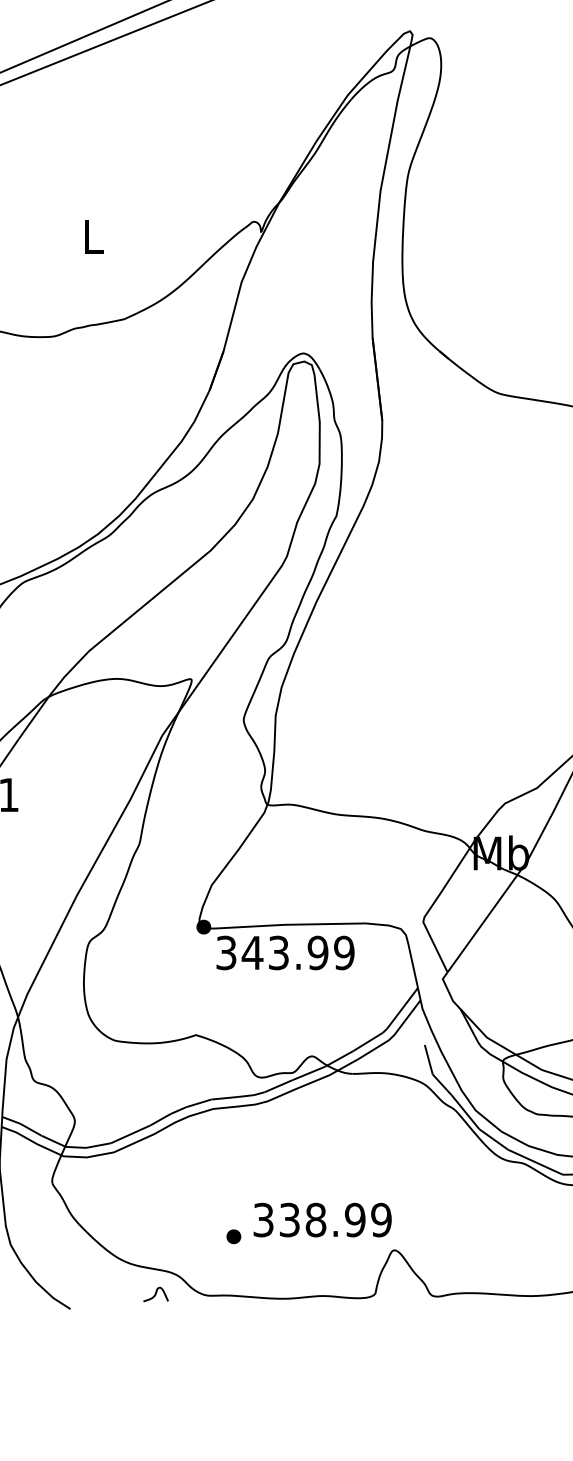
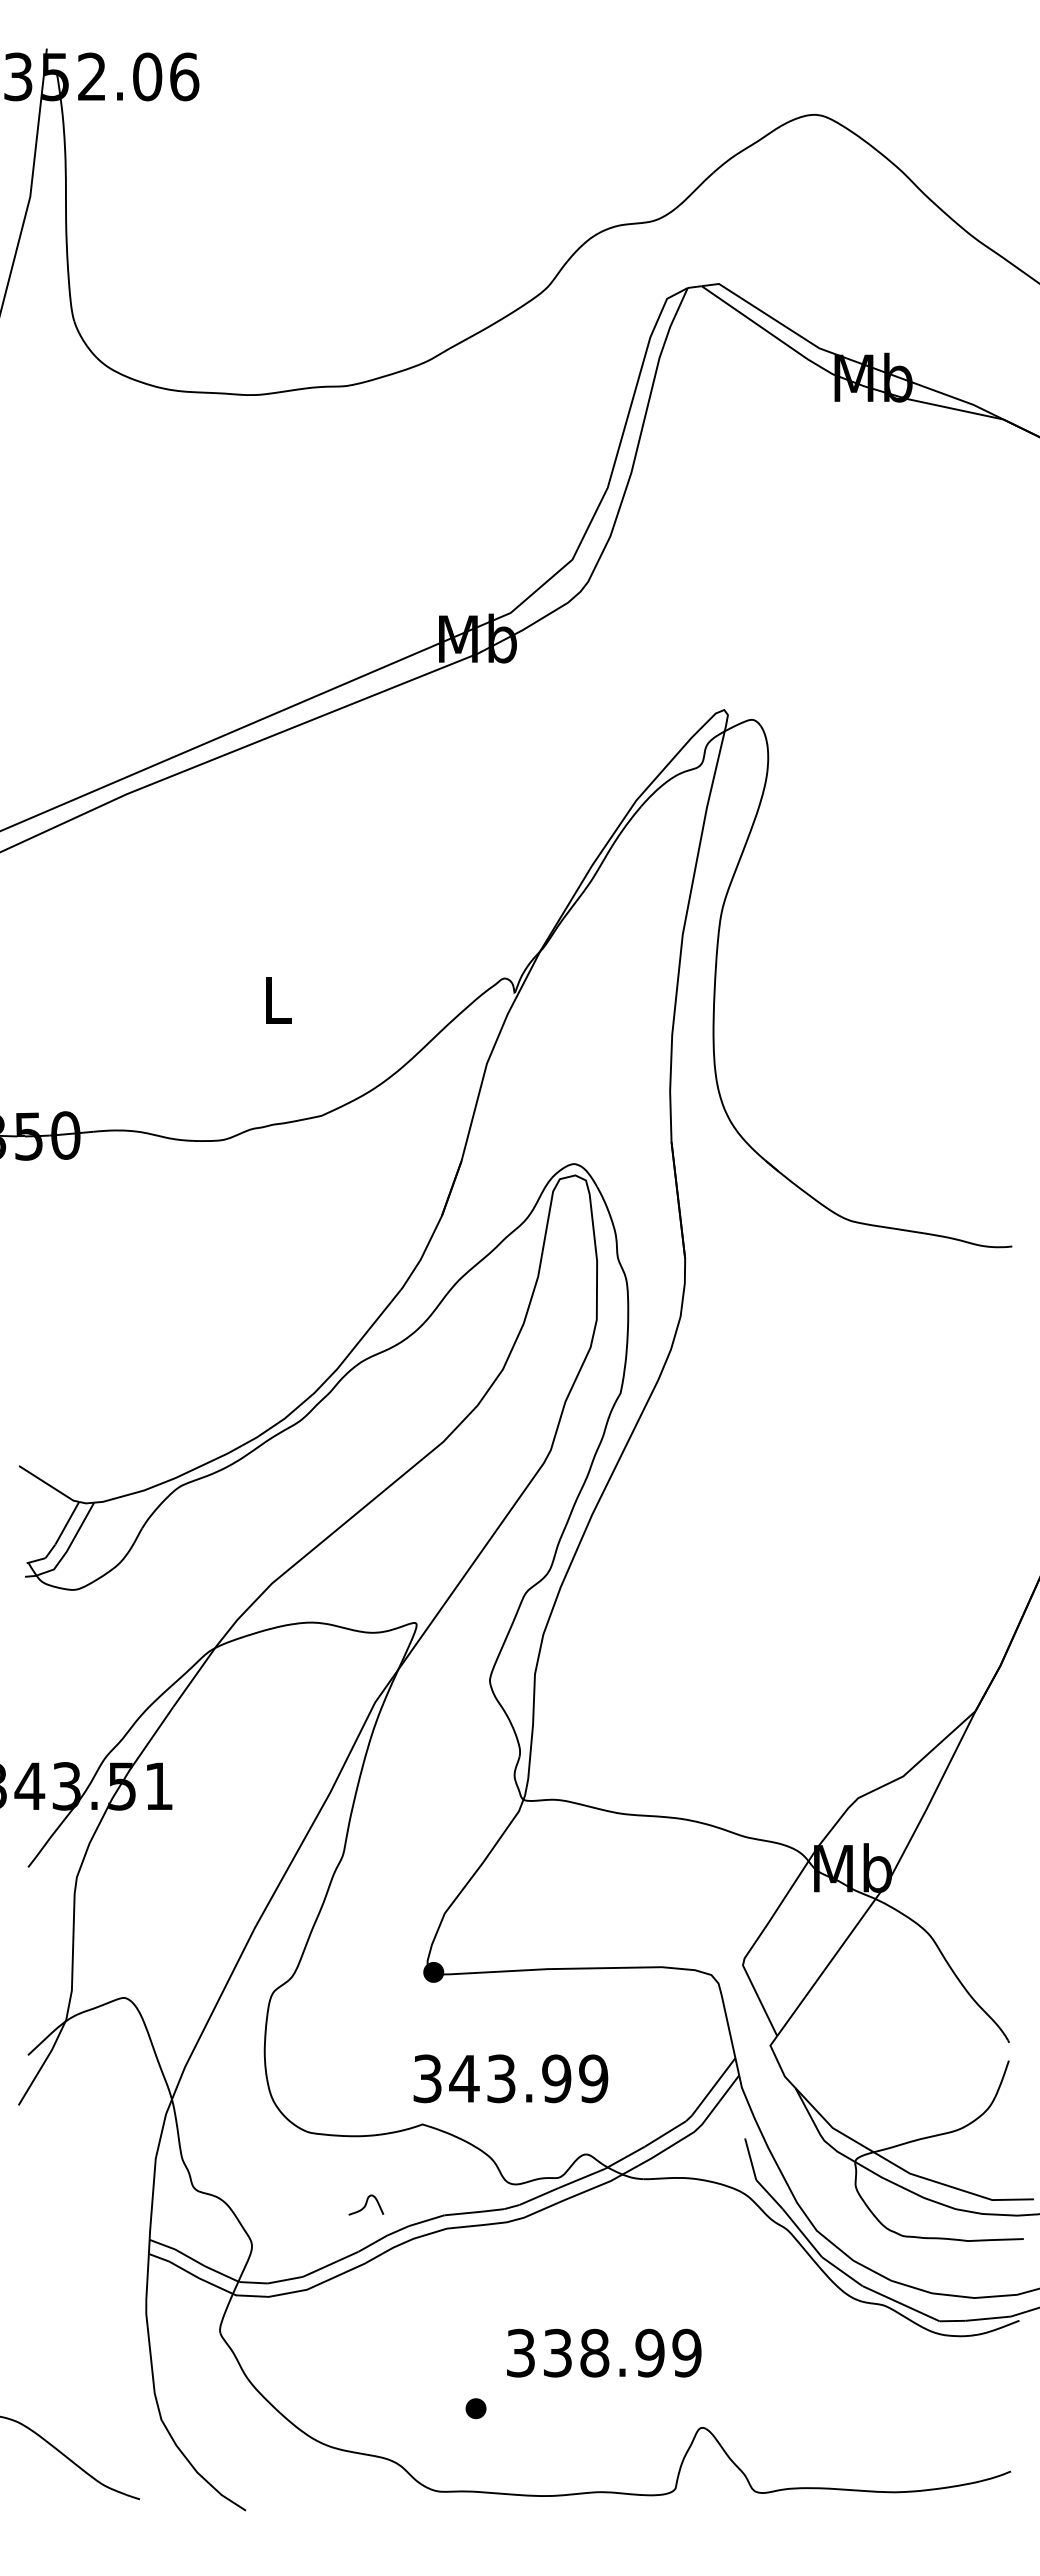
text: (285, 952) -> (510, 2078), moved
text: (322, 1219) -> (604, 2352), moved
curve: (156, 1294) -> (366, 2204), moved

